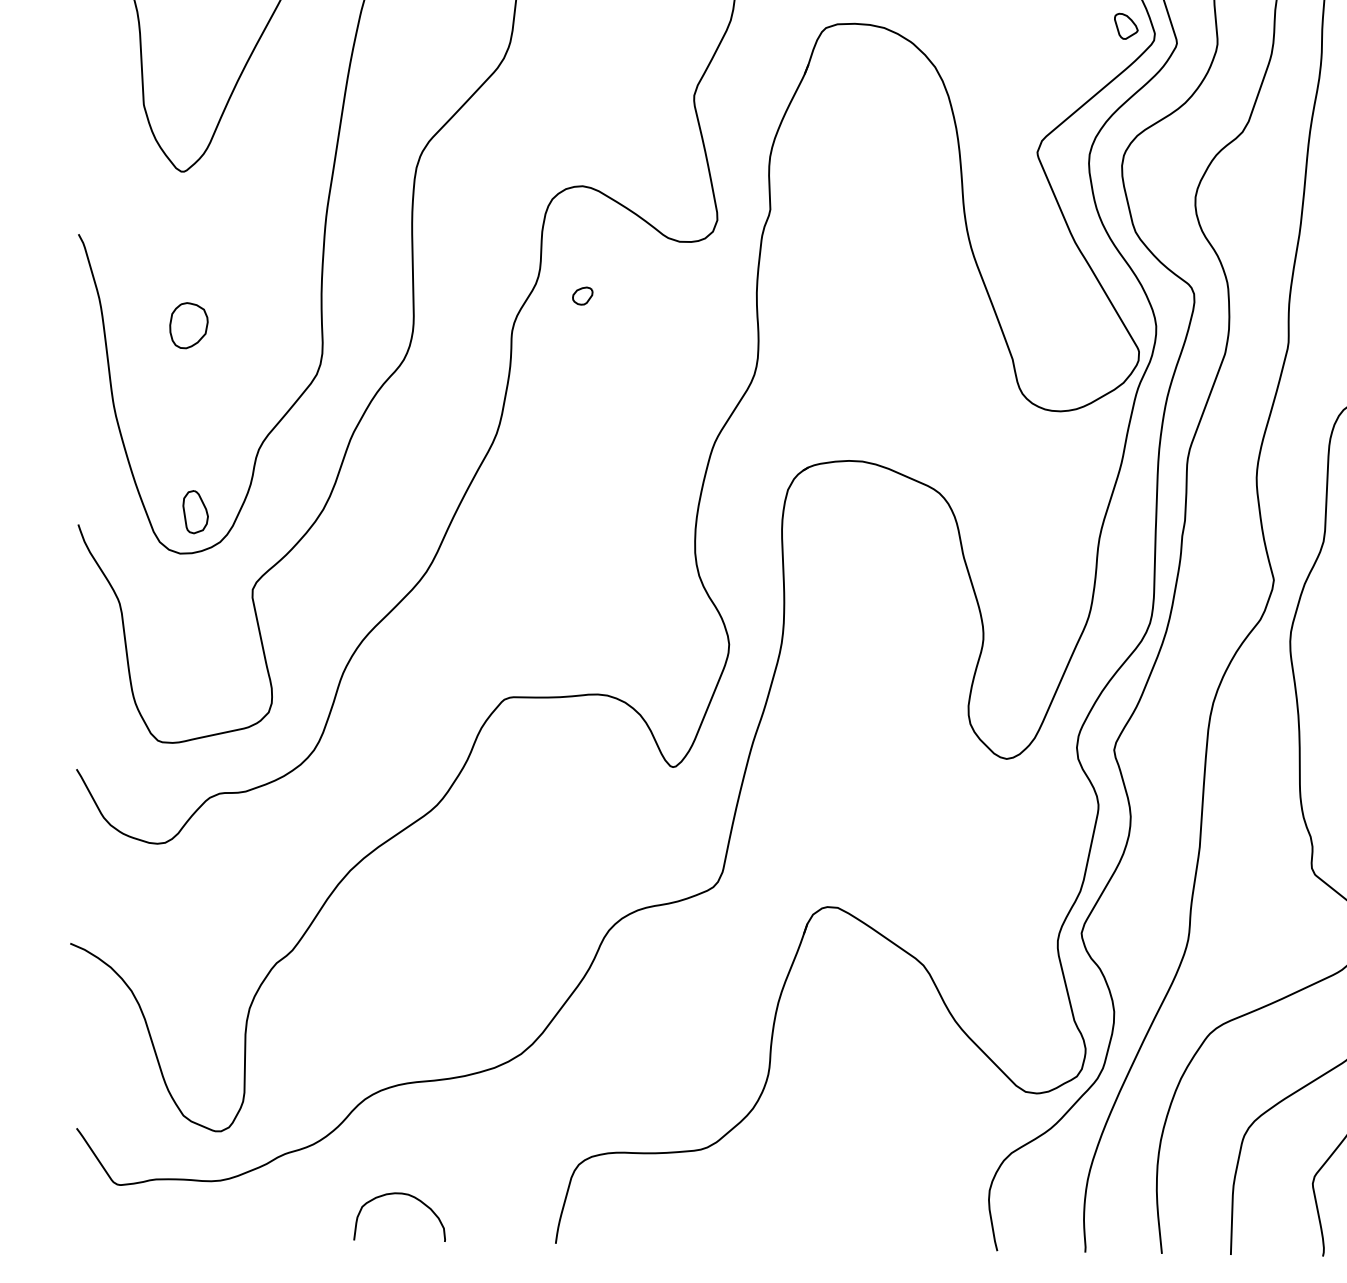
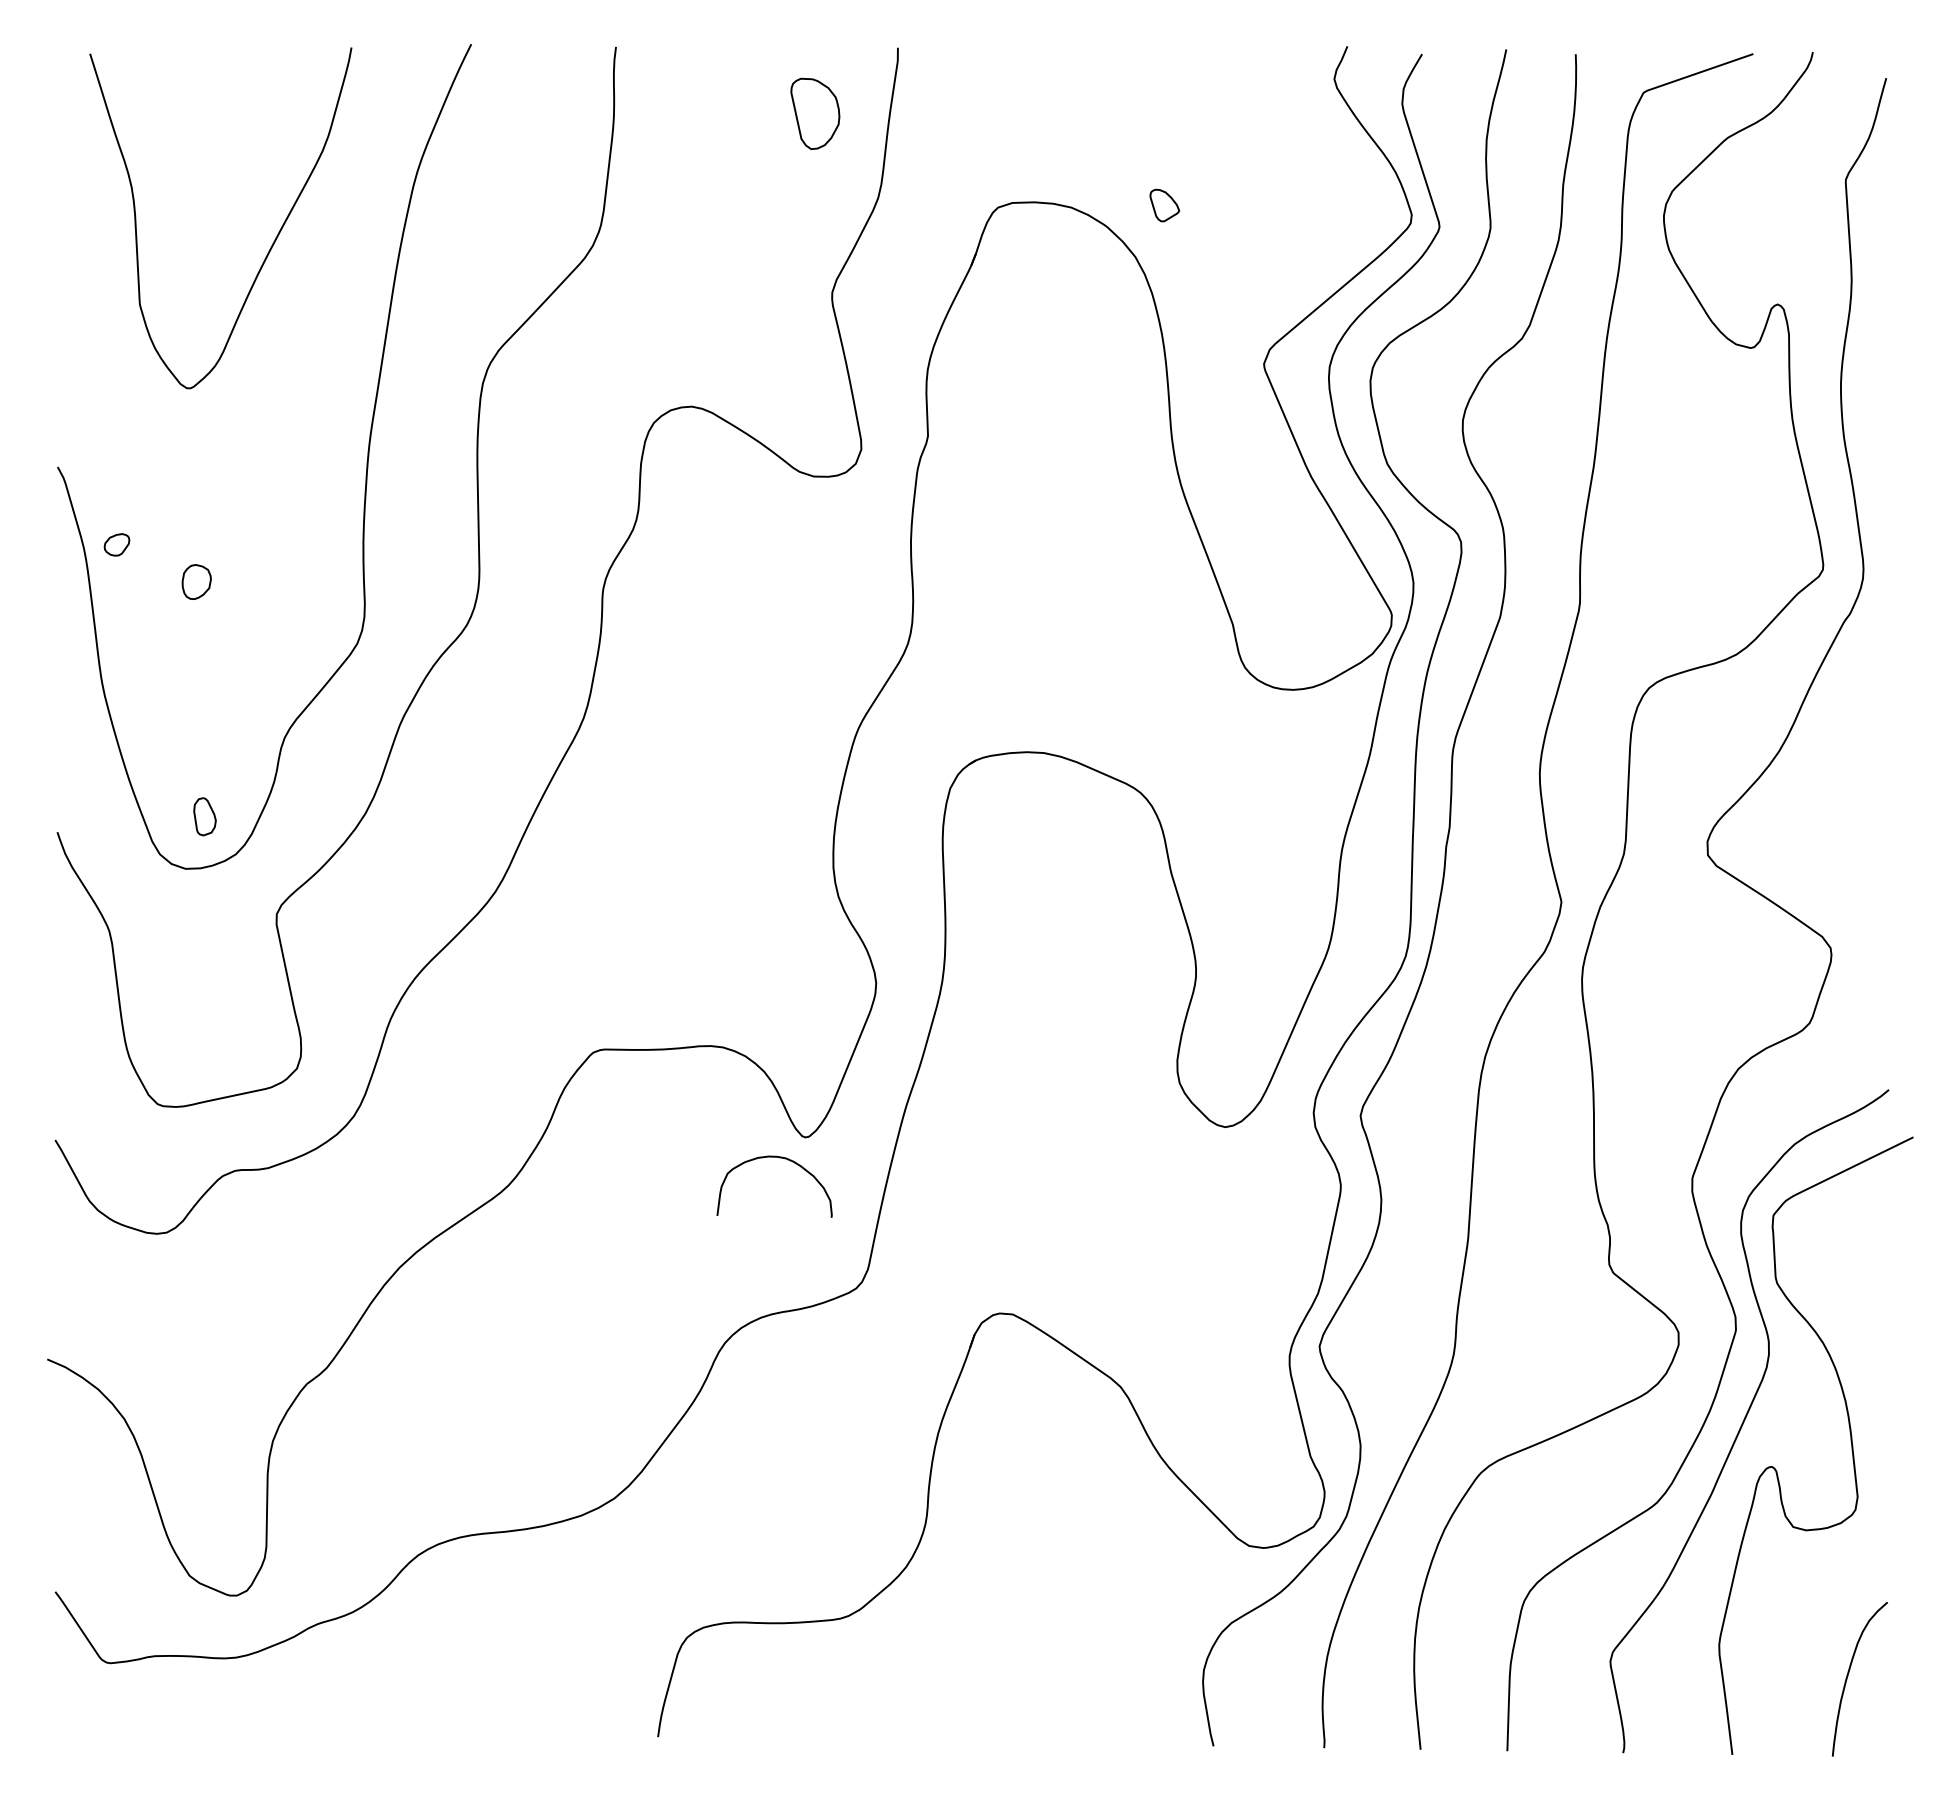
part: (1126, 26) -> (1164, 205), moved
part: (582, 295) -> (116, 544), moved
part: (188, 325) -> (196, 581), size x0.6
part: (195, 512) -> (204, 816), size x0.7
curve: (403, 1194) -> (779, 1158), moved

